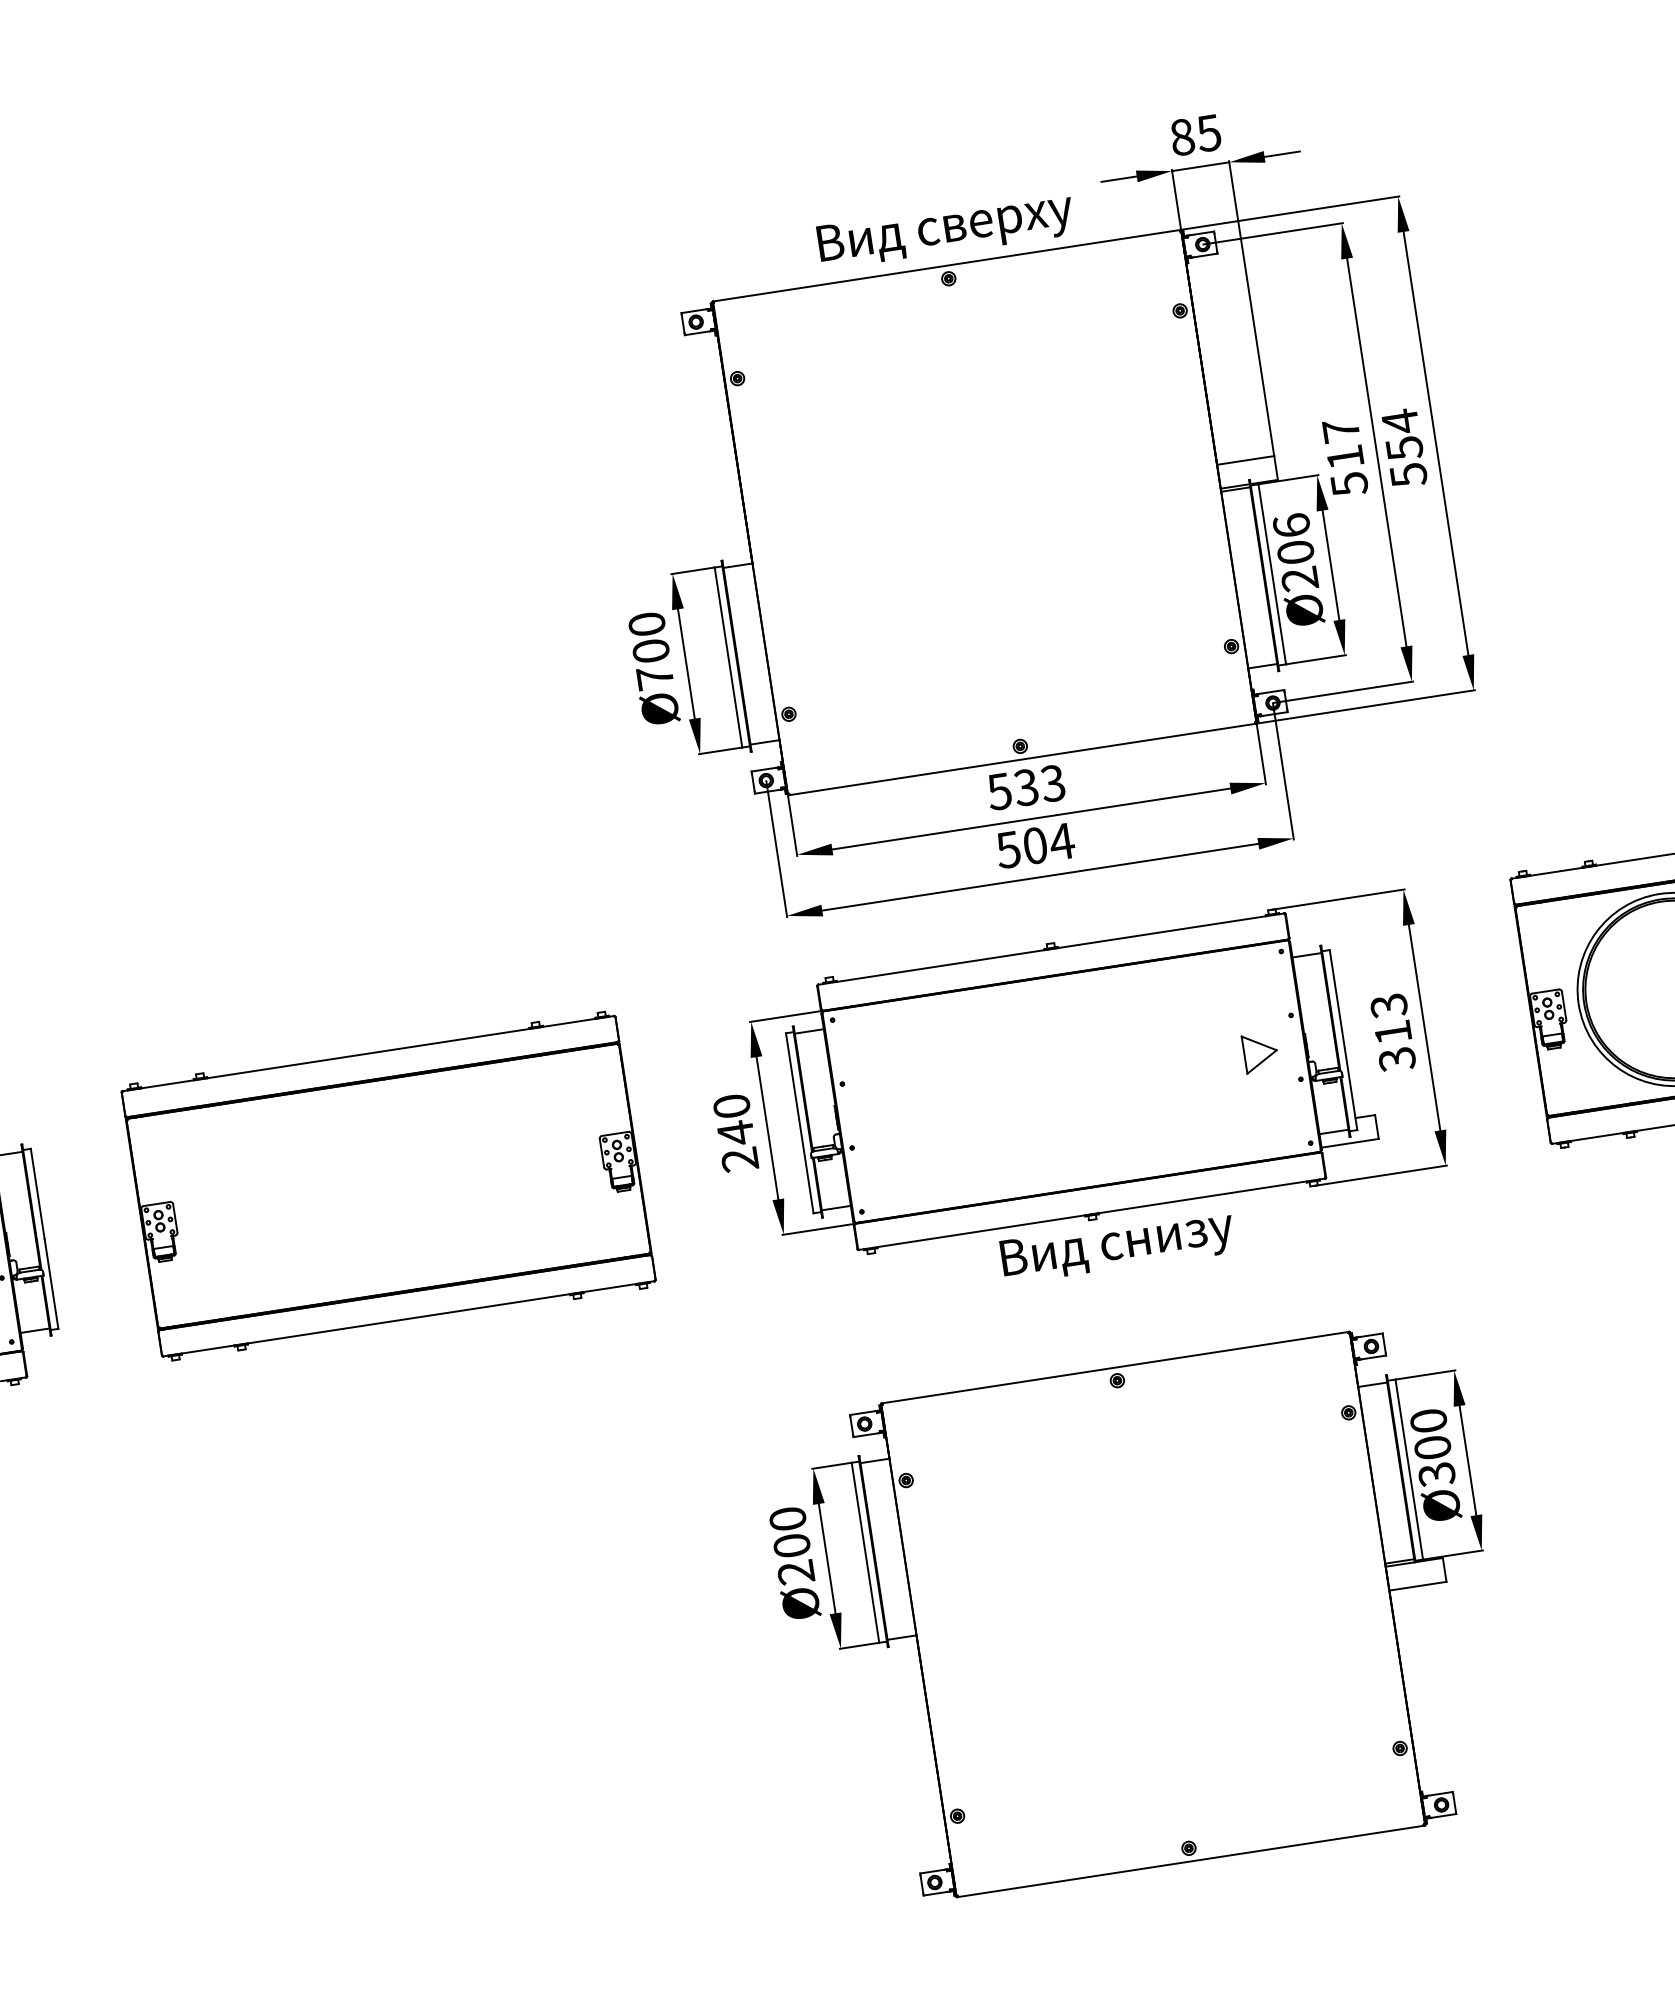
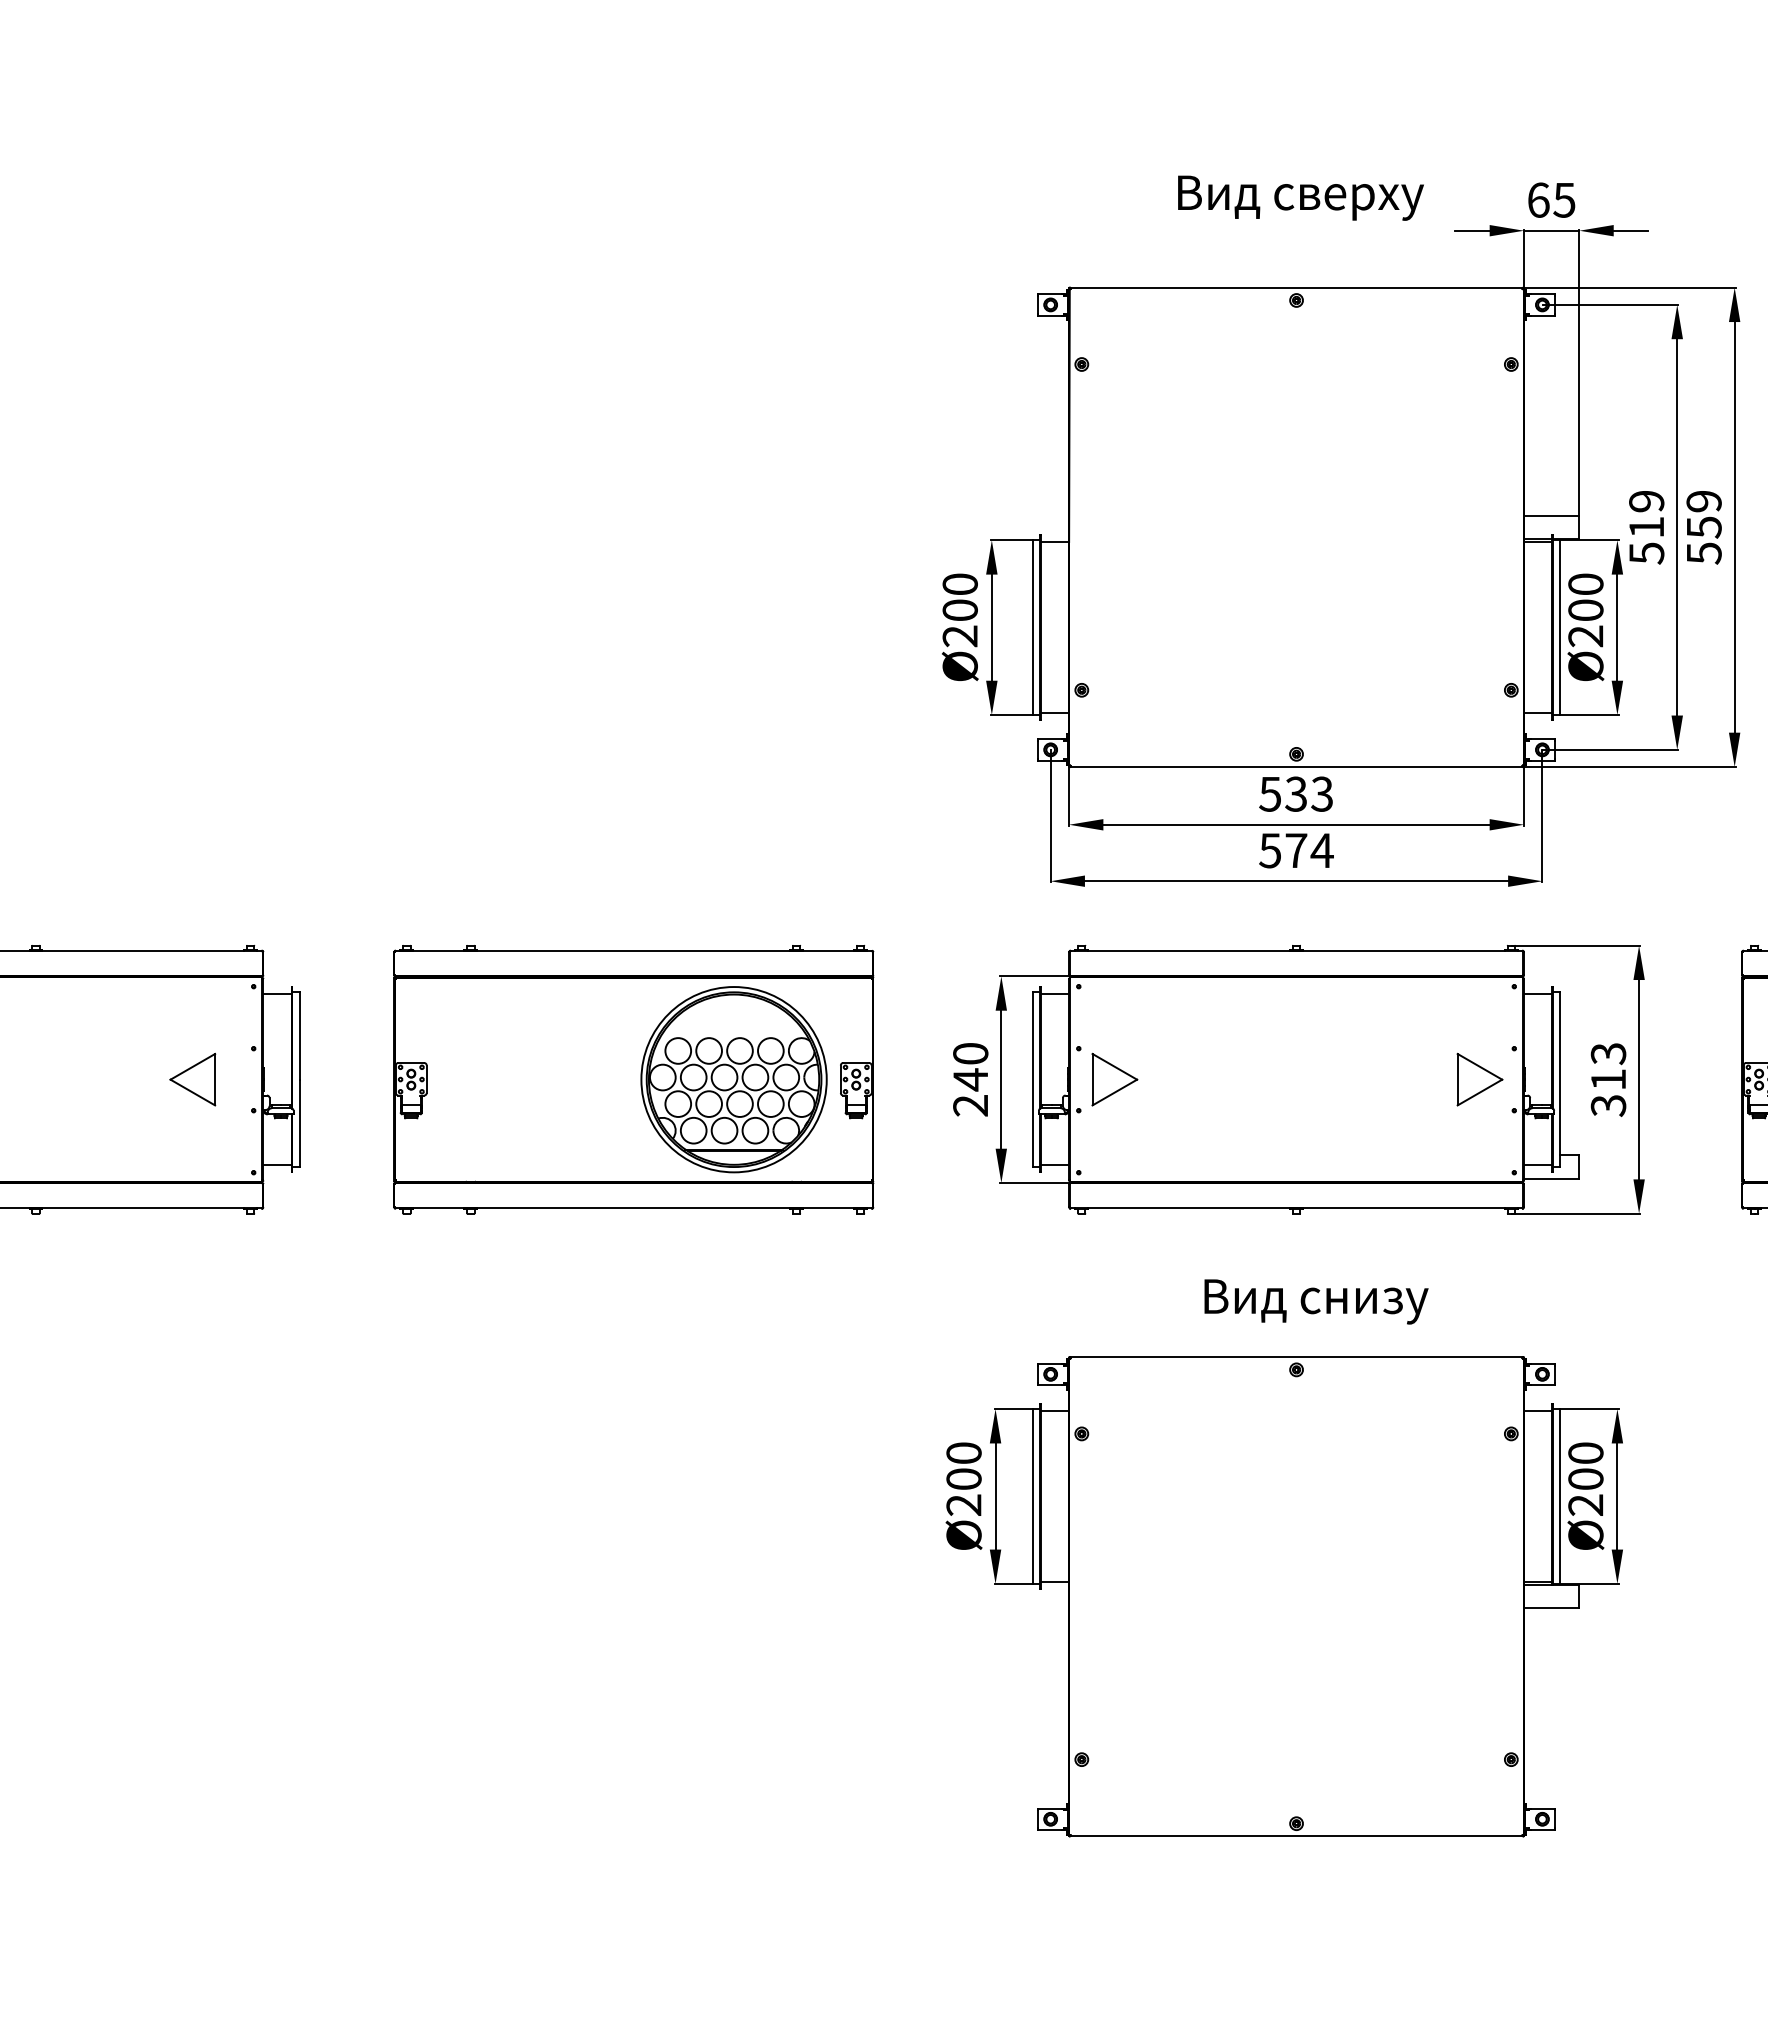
text: (1182, 136) -> (1538, 199), 85 -> 65
text: (945, 229) -> (1300, 197), moved
text: (1399, 421) -> (1703, 501), 554 -> 559
text: (1341, 430) -> (1646, 501), 517 -> 519
text: (1291, 524) -> (1585, 583), Ø206 -> Ø200
text: (654, 678) -> (959, 636), Ø700 -> Ø200
text: (1035, 845) -> (1296, 850), 504 -> 574
part: (1260, 1052) -> (1479, 1079), size x1.43
part: (884, 1110) -> (1114, 1079), added
part: (491, 1170) -> (733, 1079), added
text: (1117, 1246) -> (1316, 1301), moved
text: (1437, 1474) -> (1586, 1505), Ø300 -> Ø200

